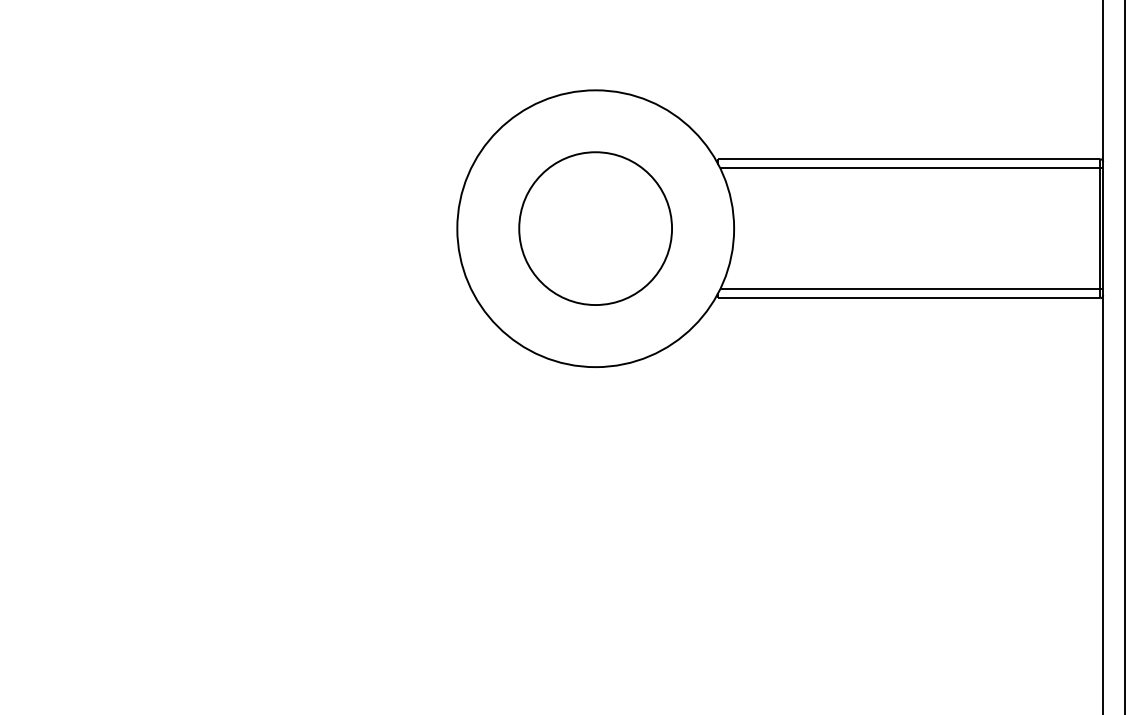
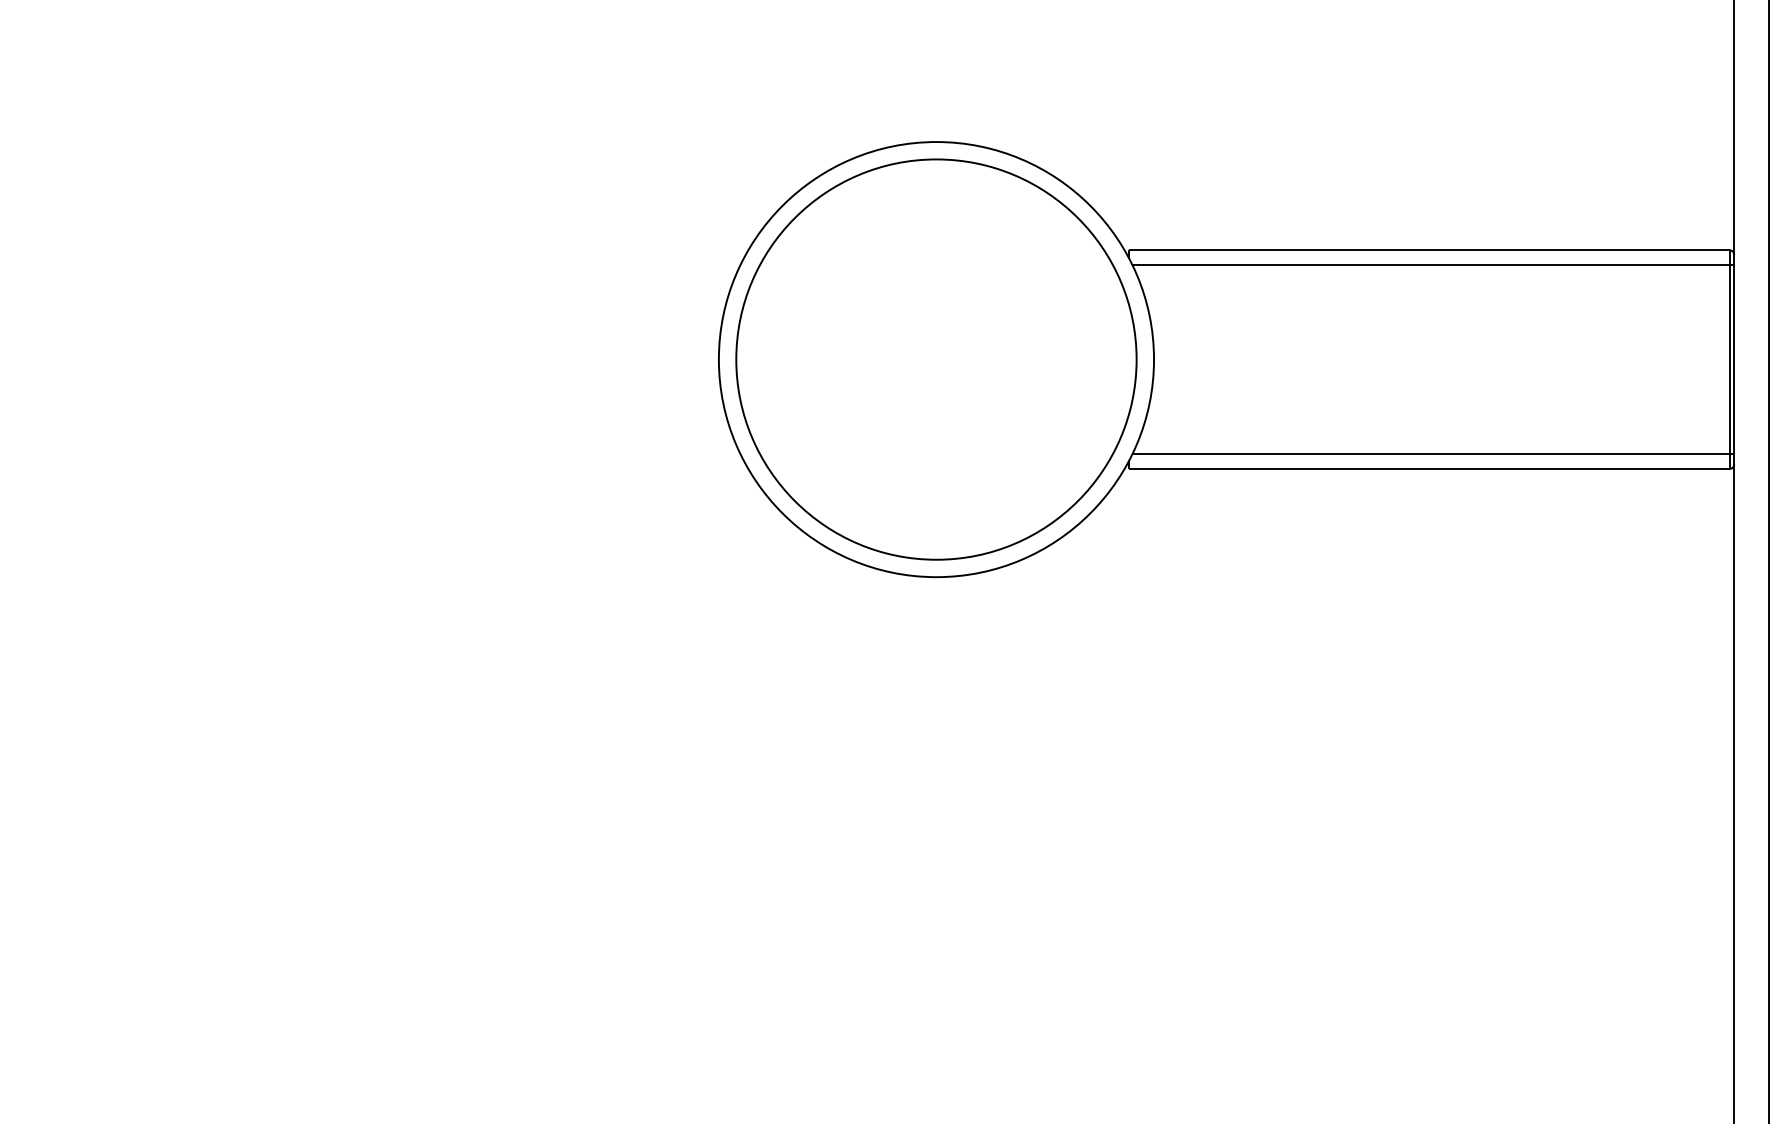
part: (595, 228) -> (936, 359), size x1.67

